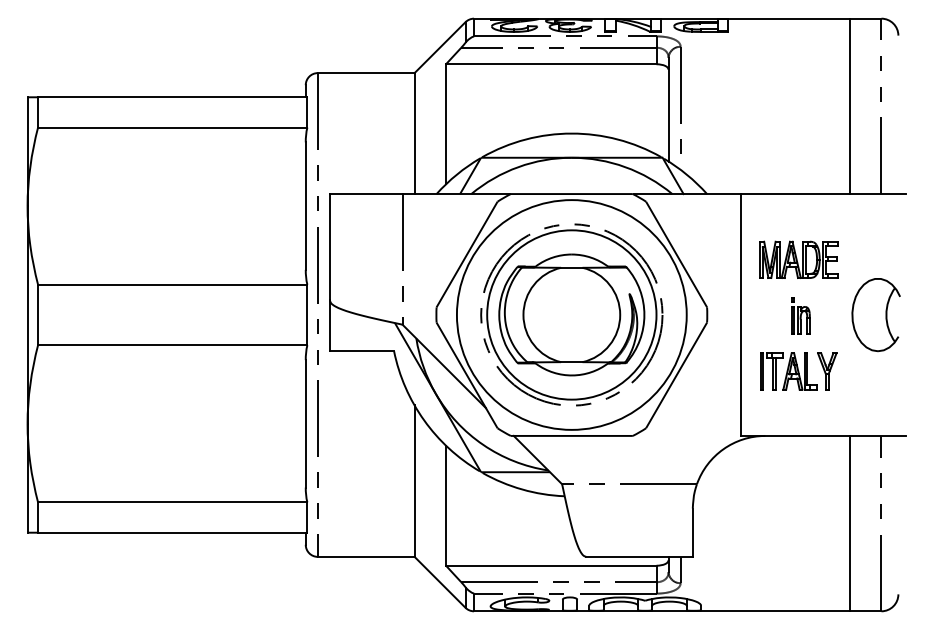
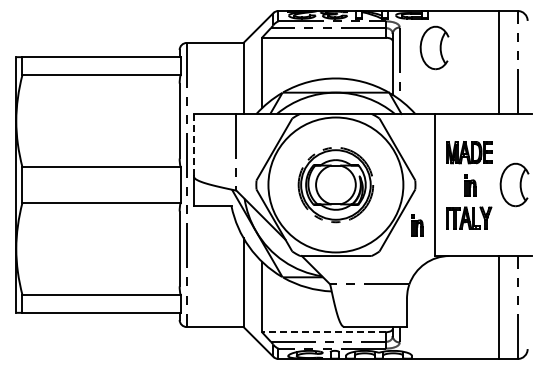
part: (739, 80) -> (434, 47), added
line: (329, 247) -> (193, 145), solid -> dashed
part: (571, 314) -> (335, 184), size x0.7
part: (710, 383) -> (417, 225), added
line: (550, 566) -> (323, 332), solid -> dashed

